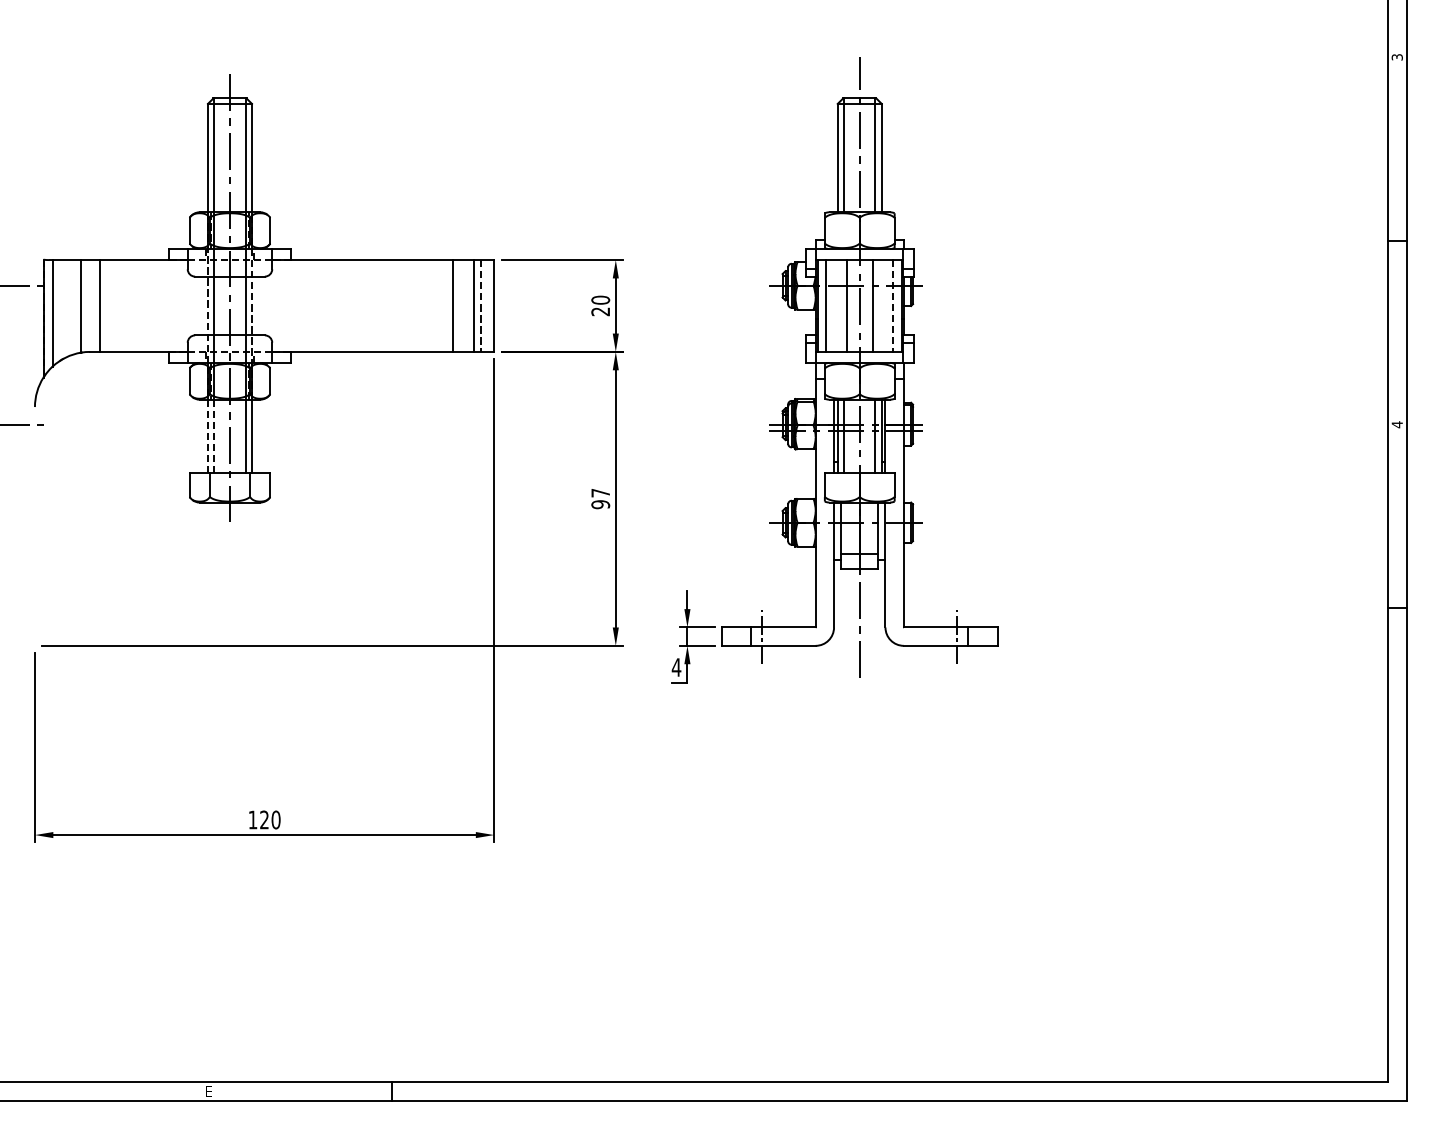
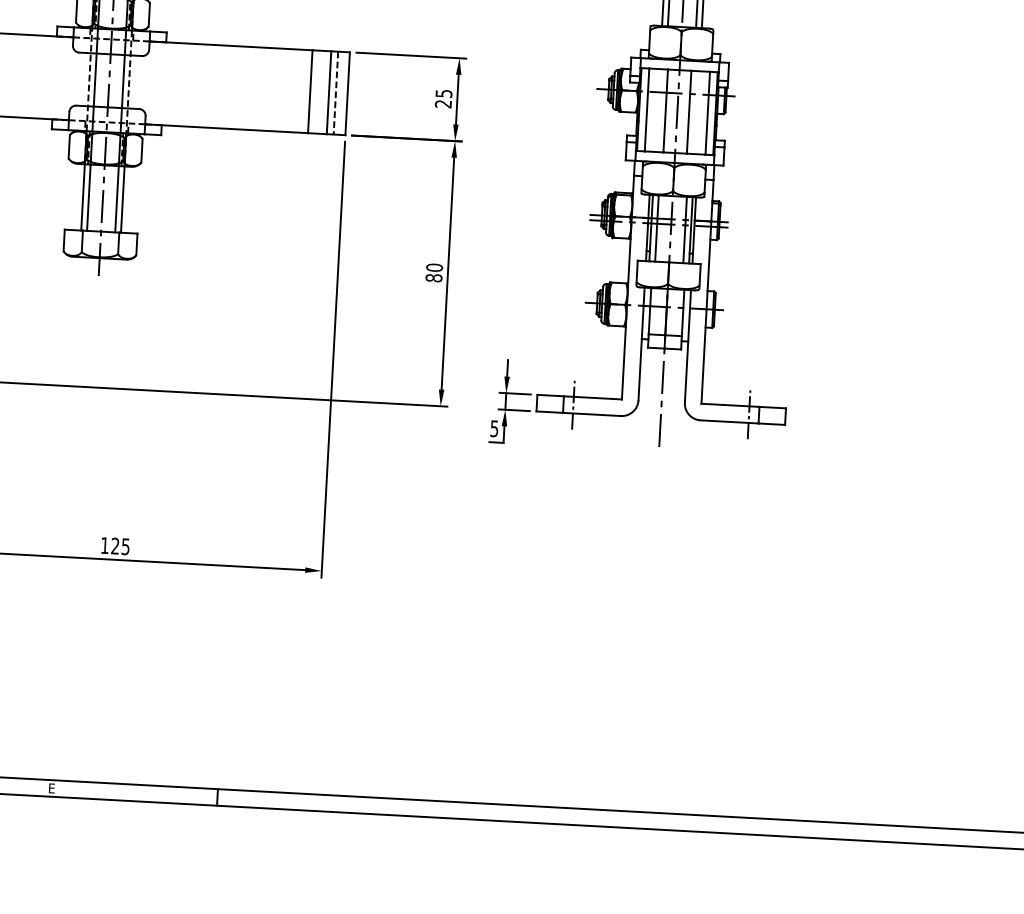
text: (600, 299) -> (443, 93), 20 -> 25
line: (893, 306) -> (707, 113), dashed -> solid
line: (207, 436) -> (82, 197), dashed -> solid
line: (214, 436) -> (88, 197), dashed -> solid
text: (600, 498) -> (434, 272), 97 -> 80
text: (676, 667) -> (494, 428), 4 -> 5
text: (275, 819) -> (125, 546), 120 -> 125

